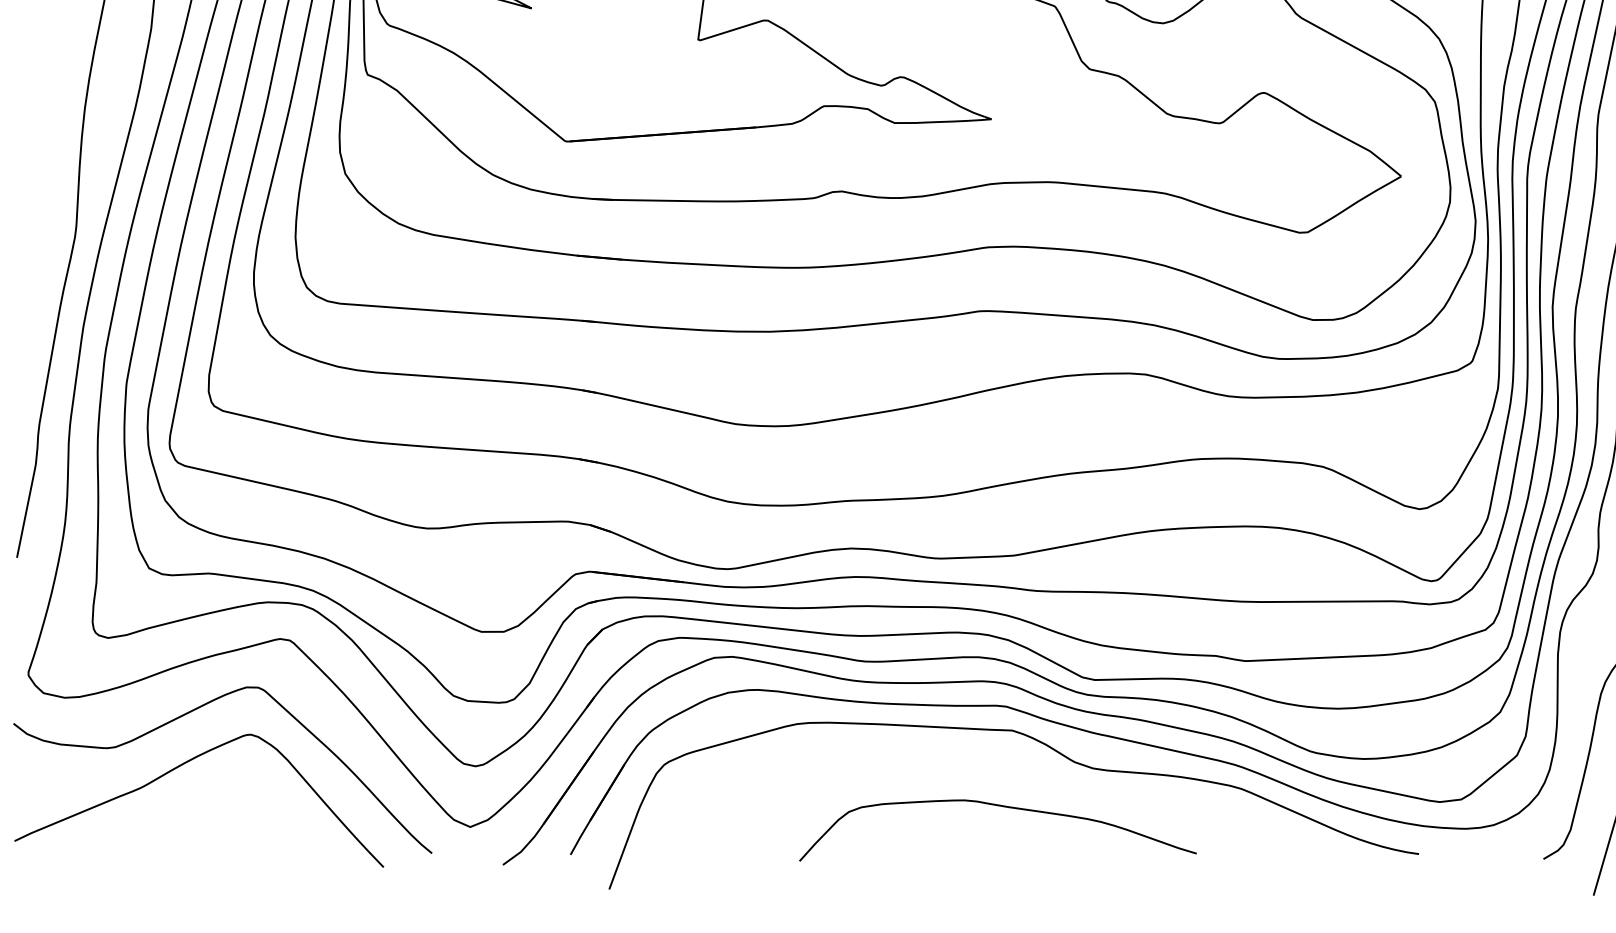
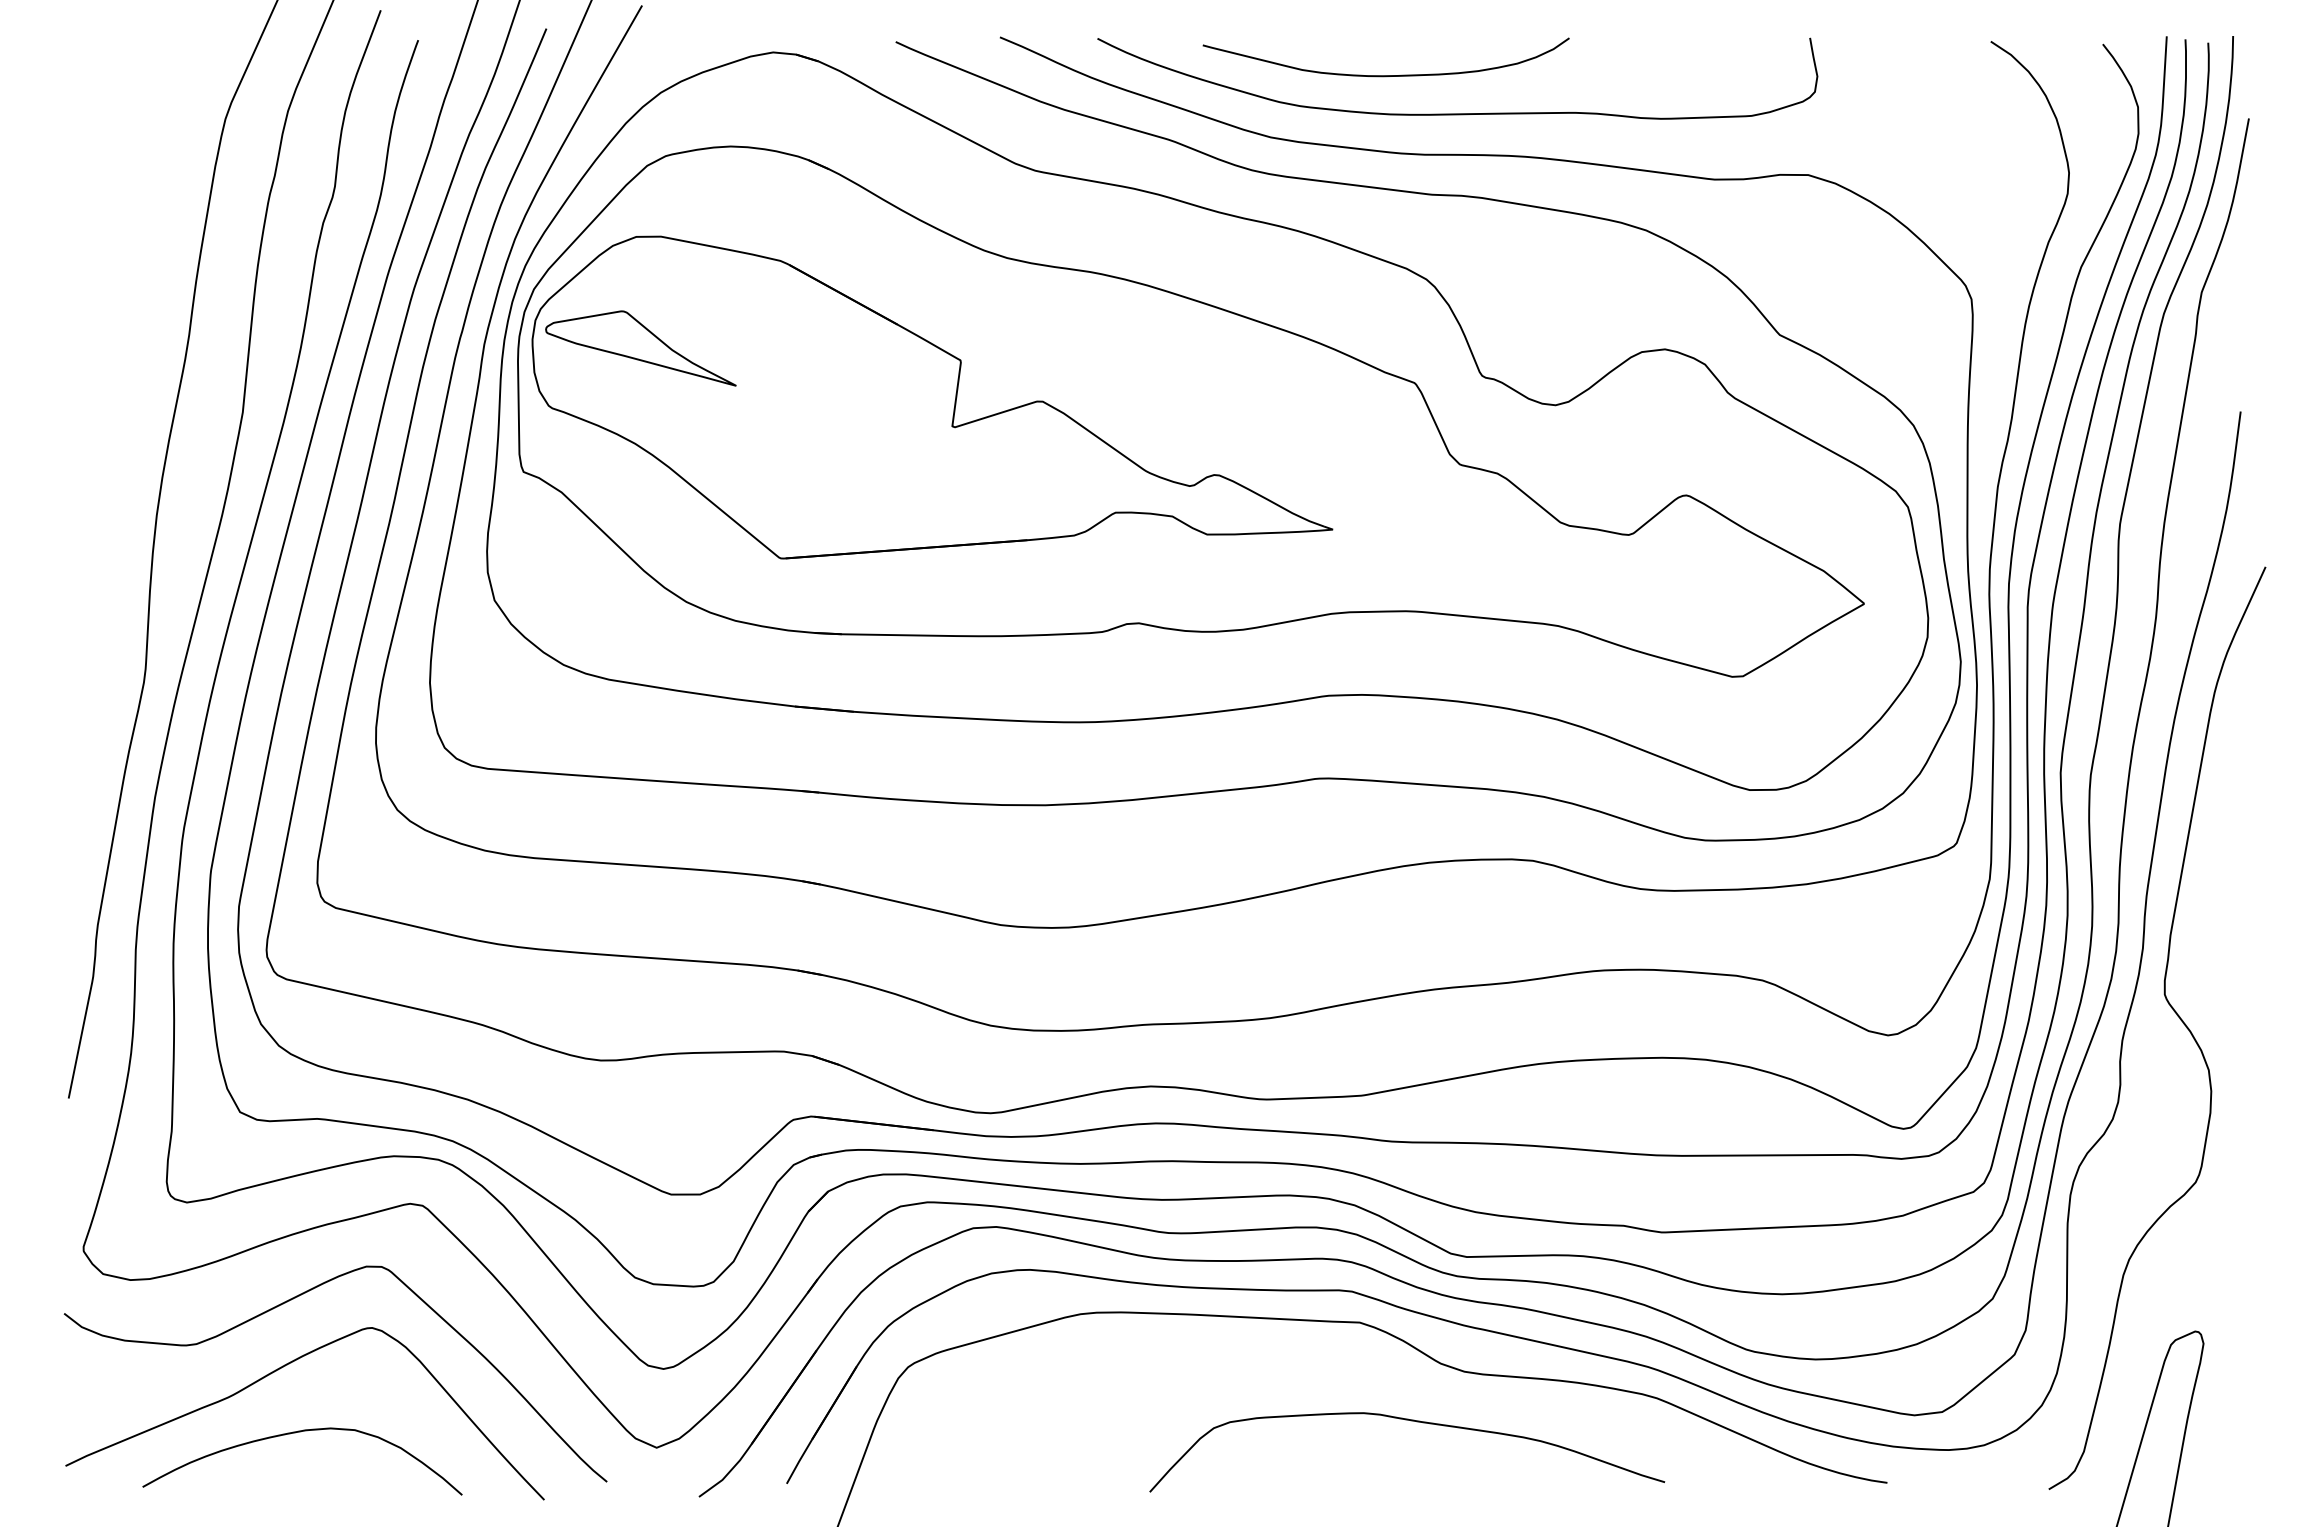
curve: (1001, 806) -> (1411, 1421), moved
curve: (191, 816) -> (295, 1433), added

